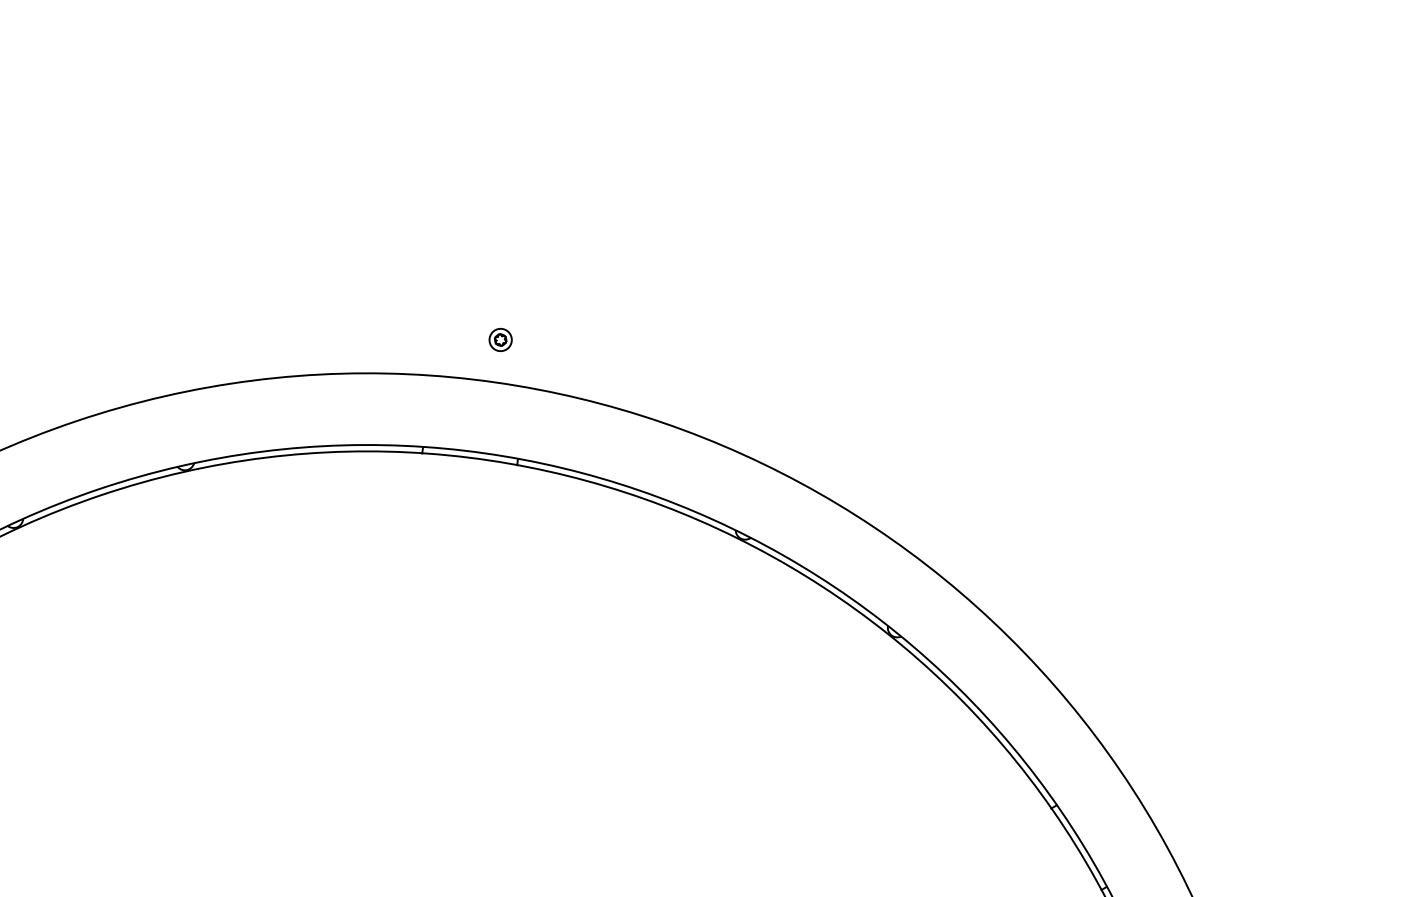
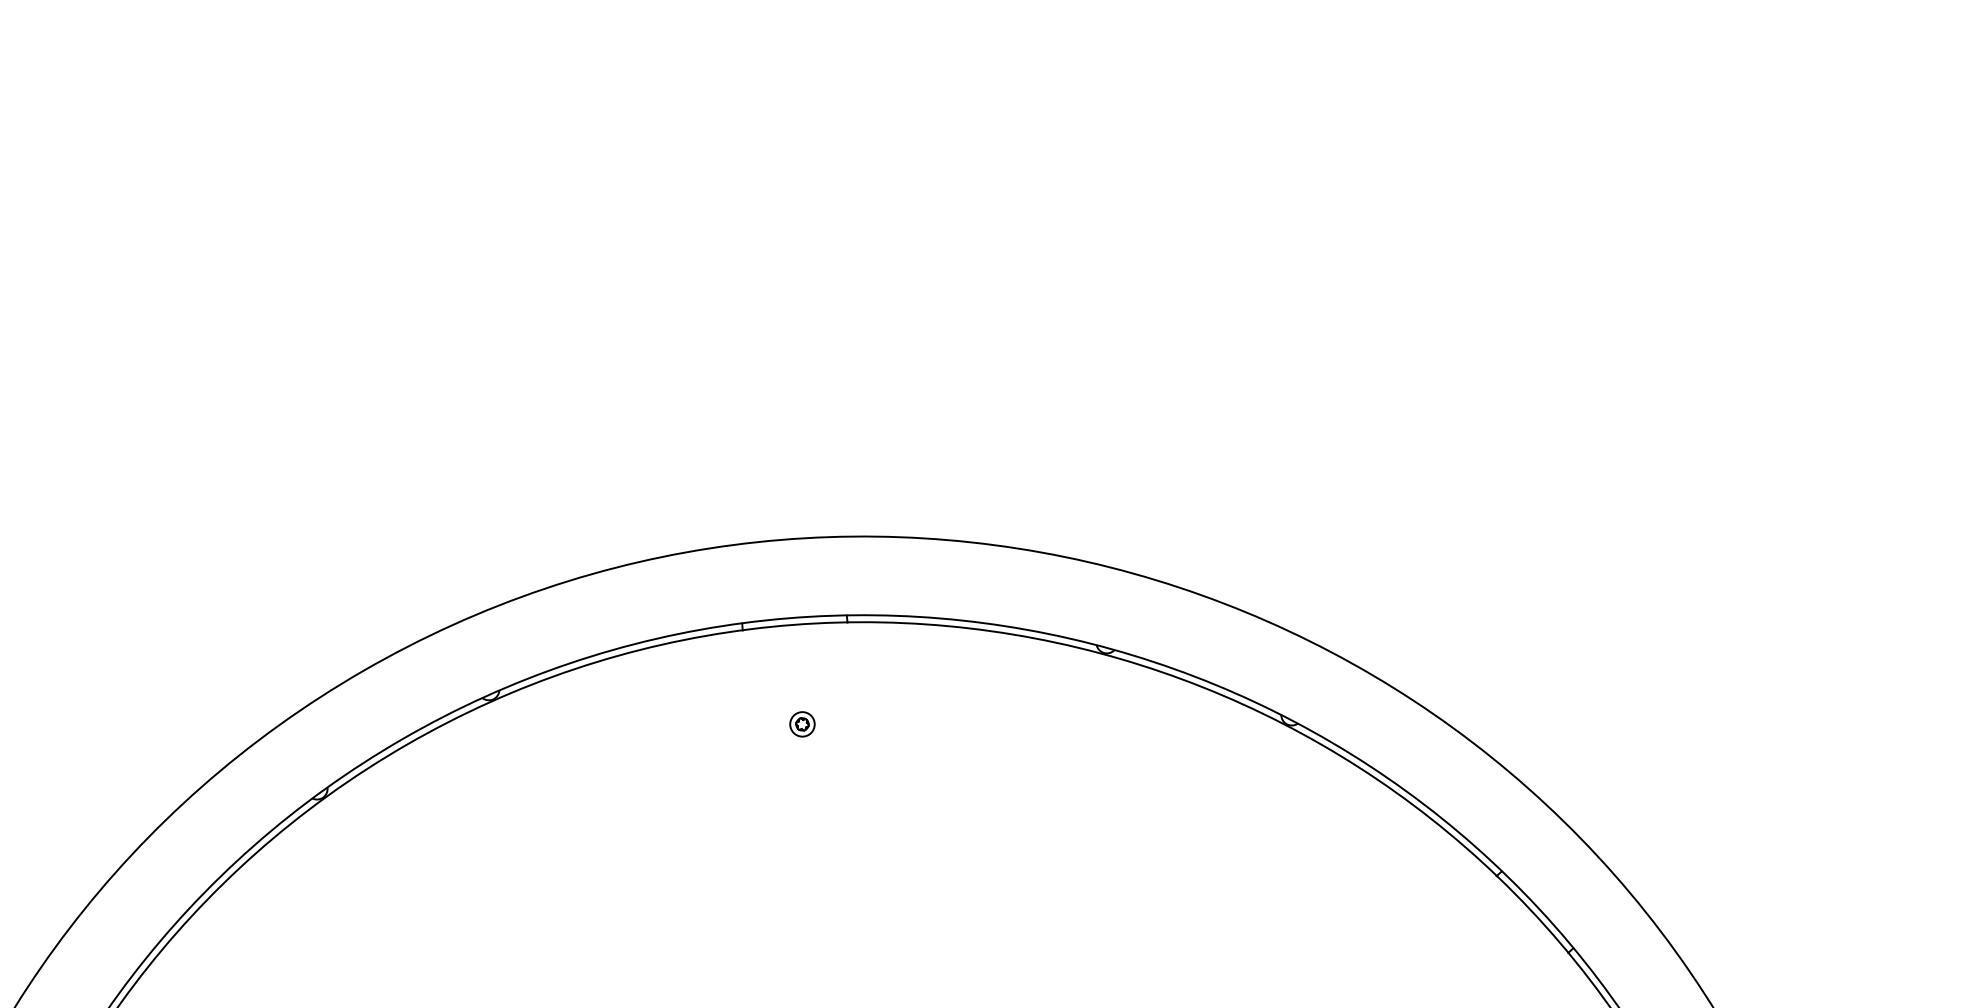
part: (500, 340) -> (802, 724), moved

